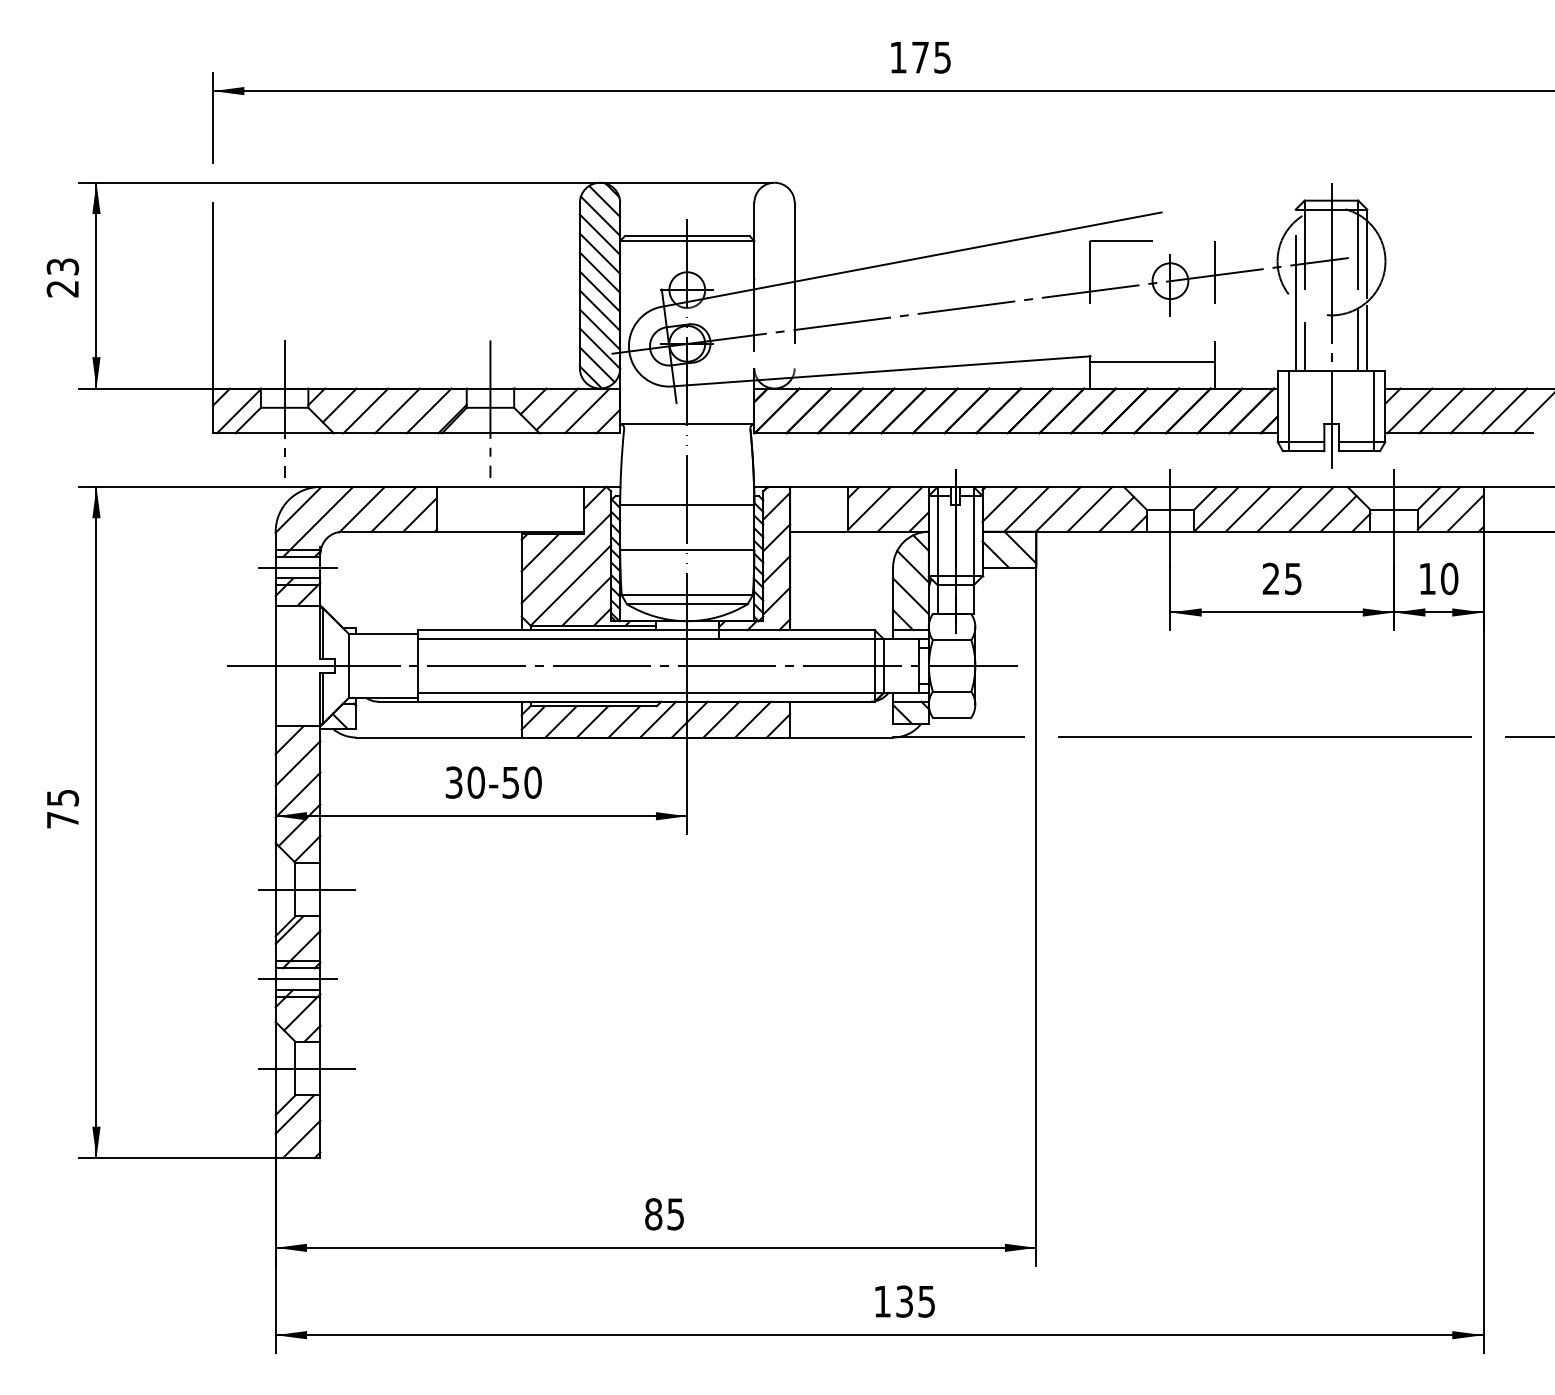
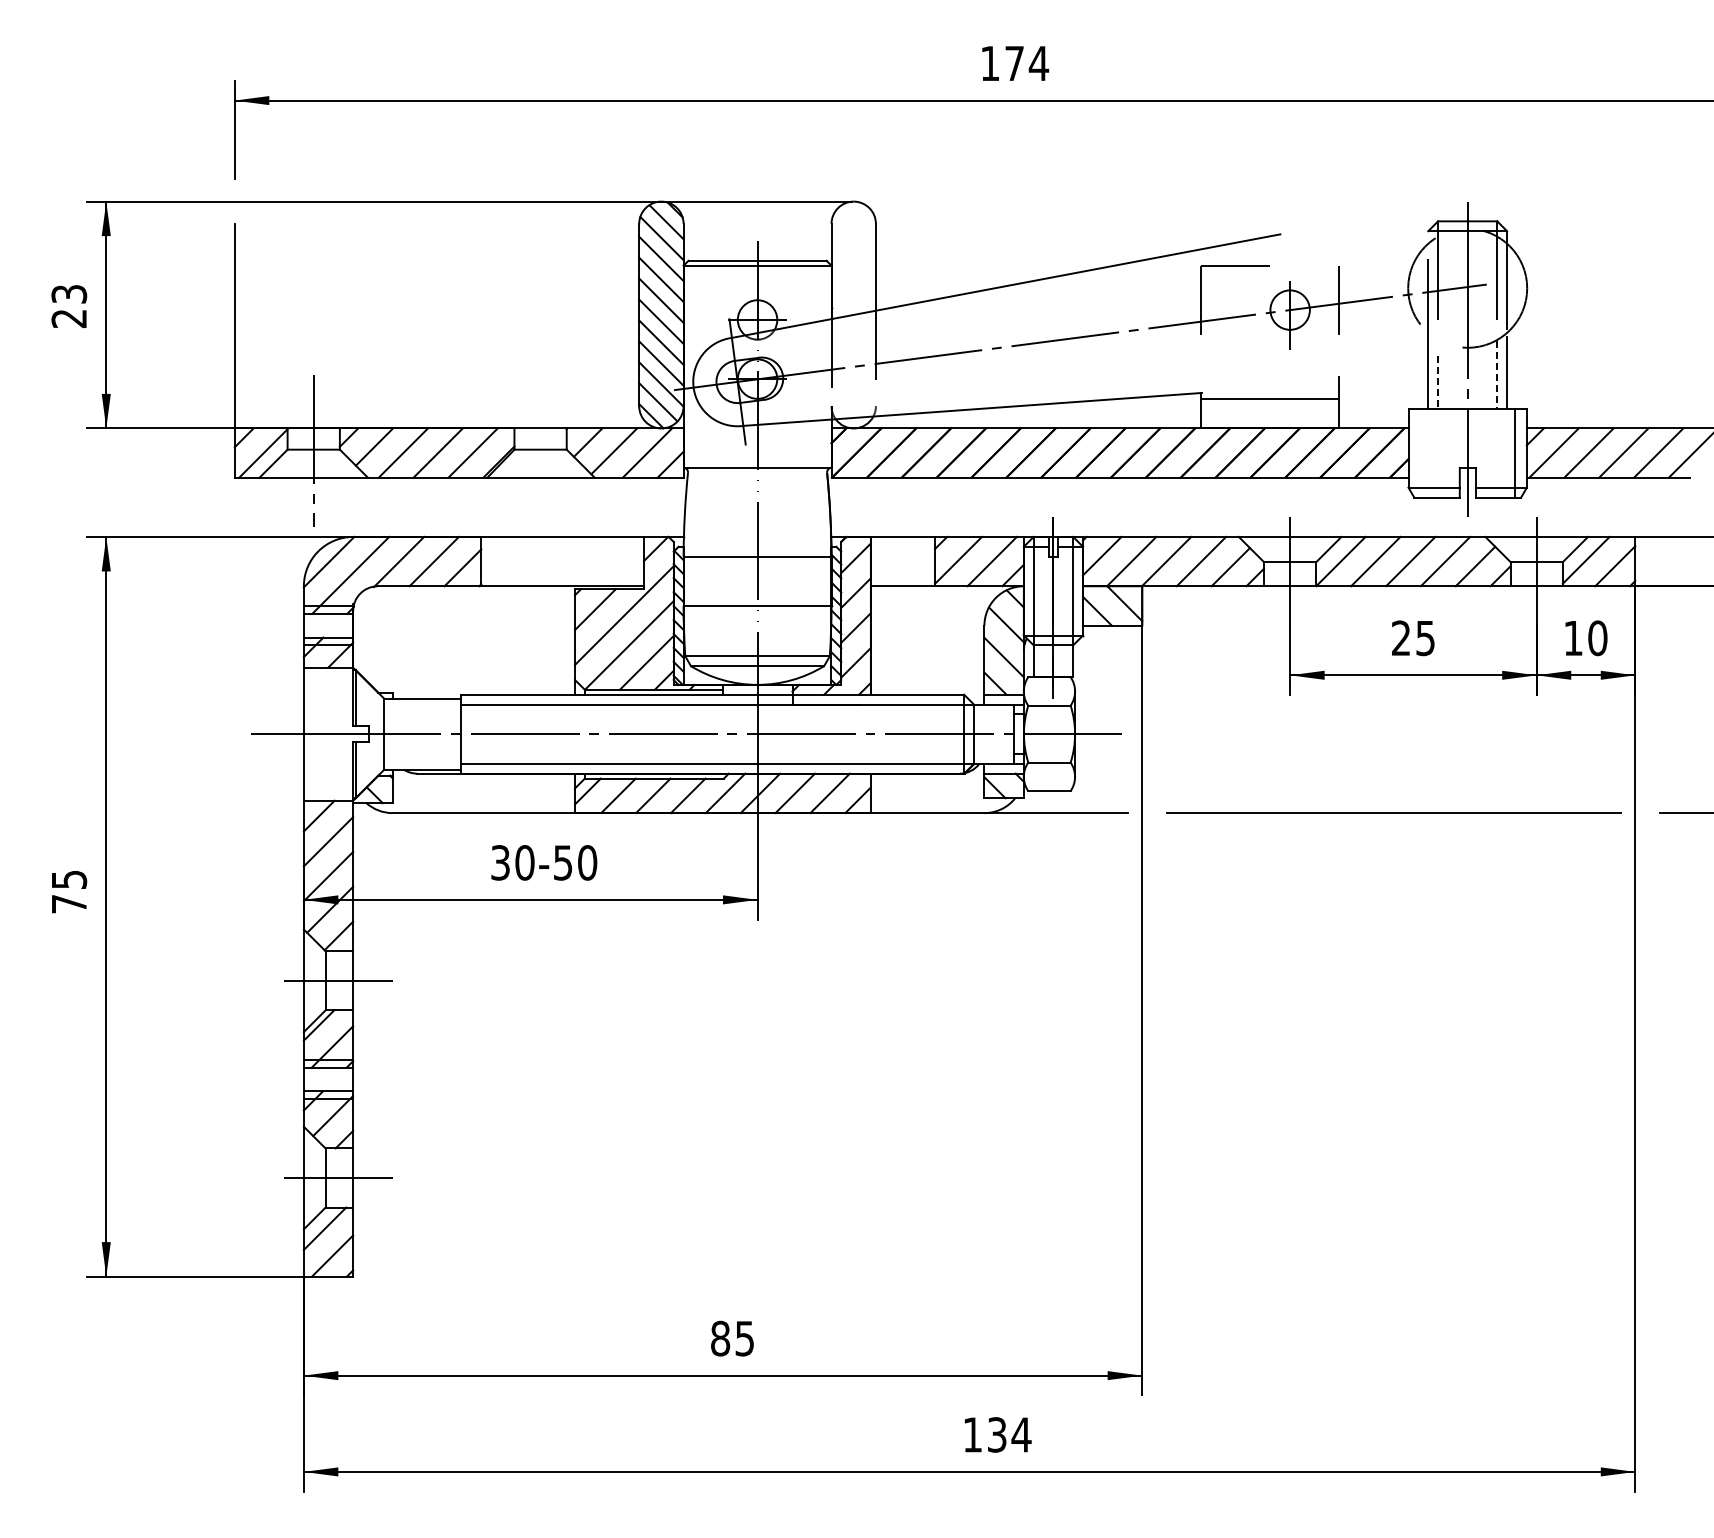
text: (942, 57) -> (1038, 63), 175 -> 174
line: (1358, 339) -> (1497, 374), solid -> dashed
line: (1305, 346) -> (1438, 382), solid -> dashed
line: (490, 409) -> (540, 451), removed
line: (1288, 410) -> (1420, 452), removed
line: (298, 567) -> (328, 625), removed
line: (298, 979) -> (328, 1079), removed
text: (926, 1301) -> (1021, 1434), 135 -> 134

